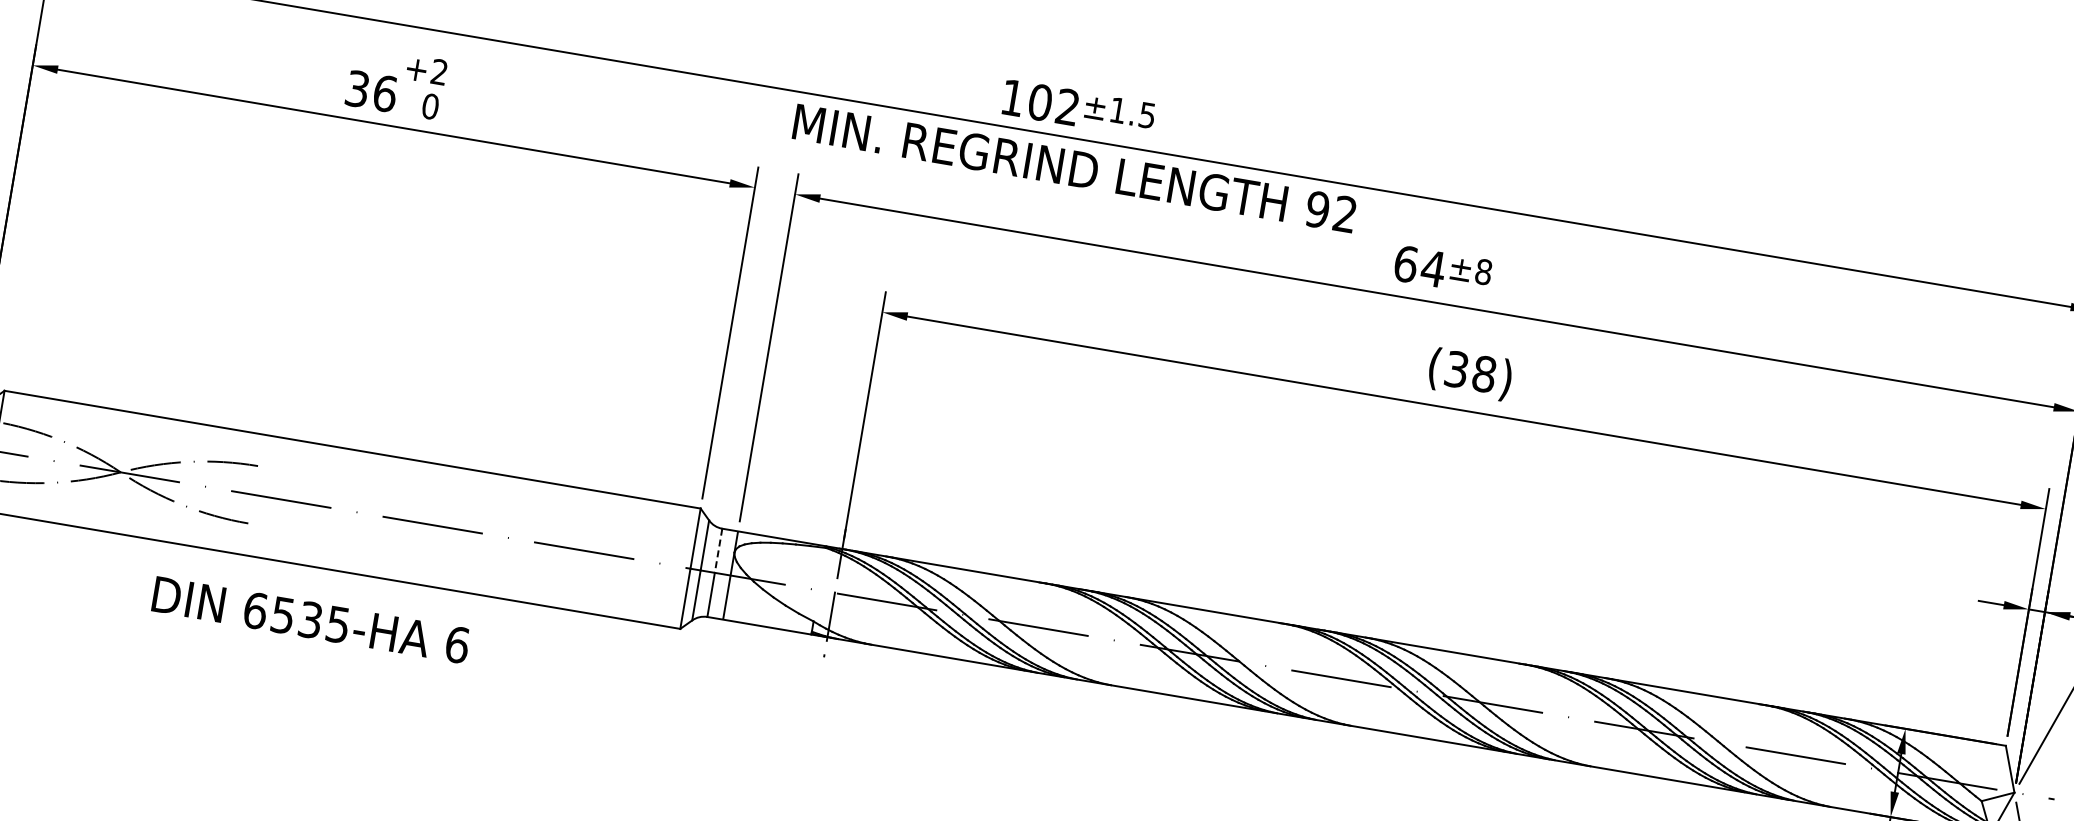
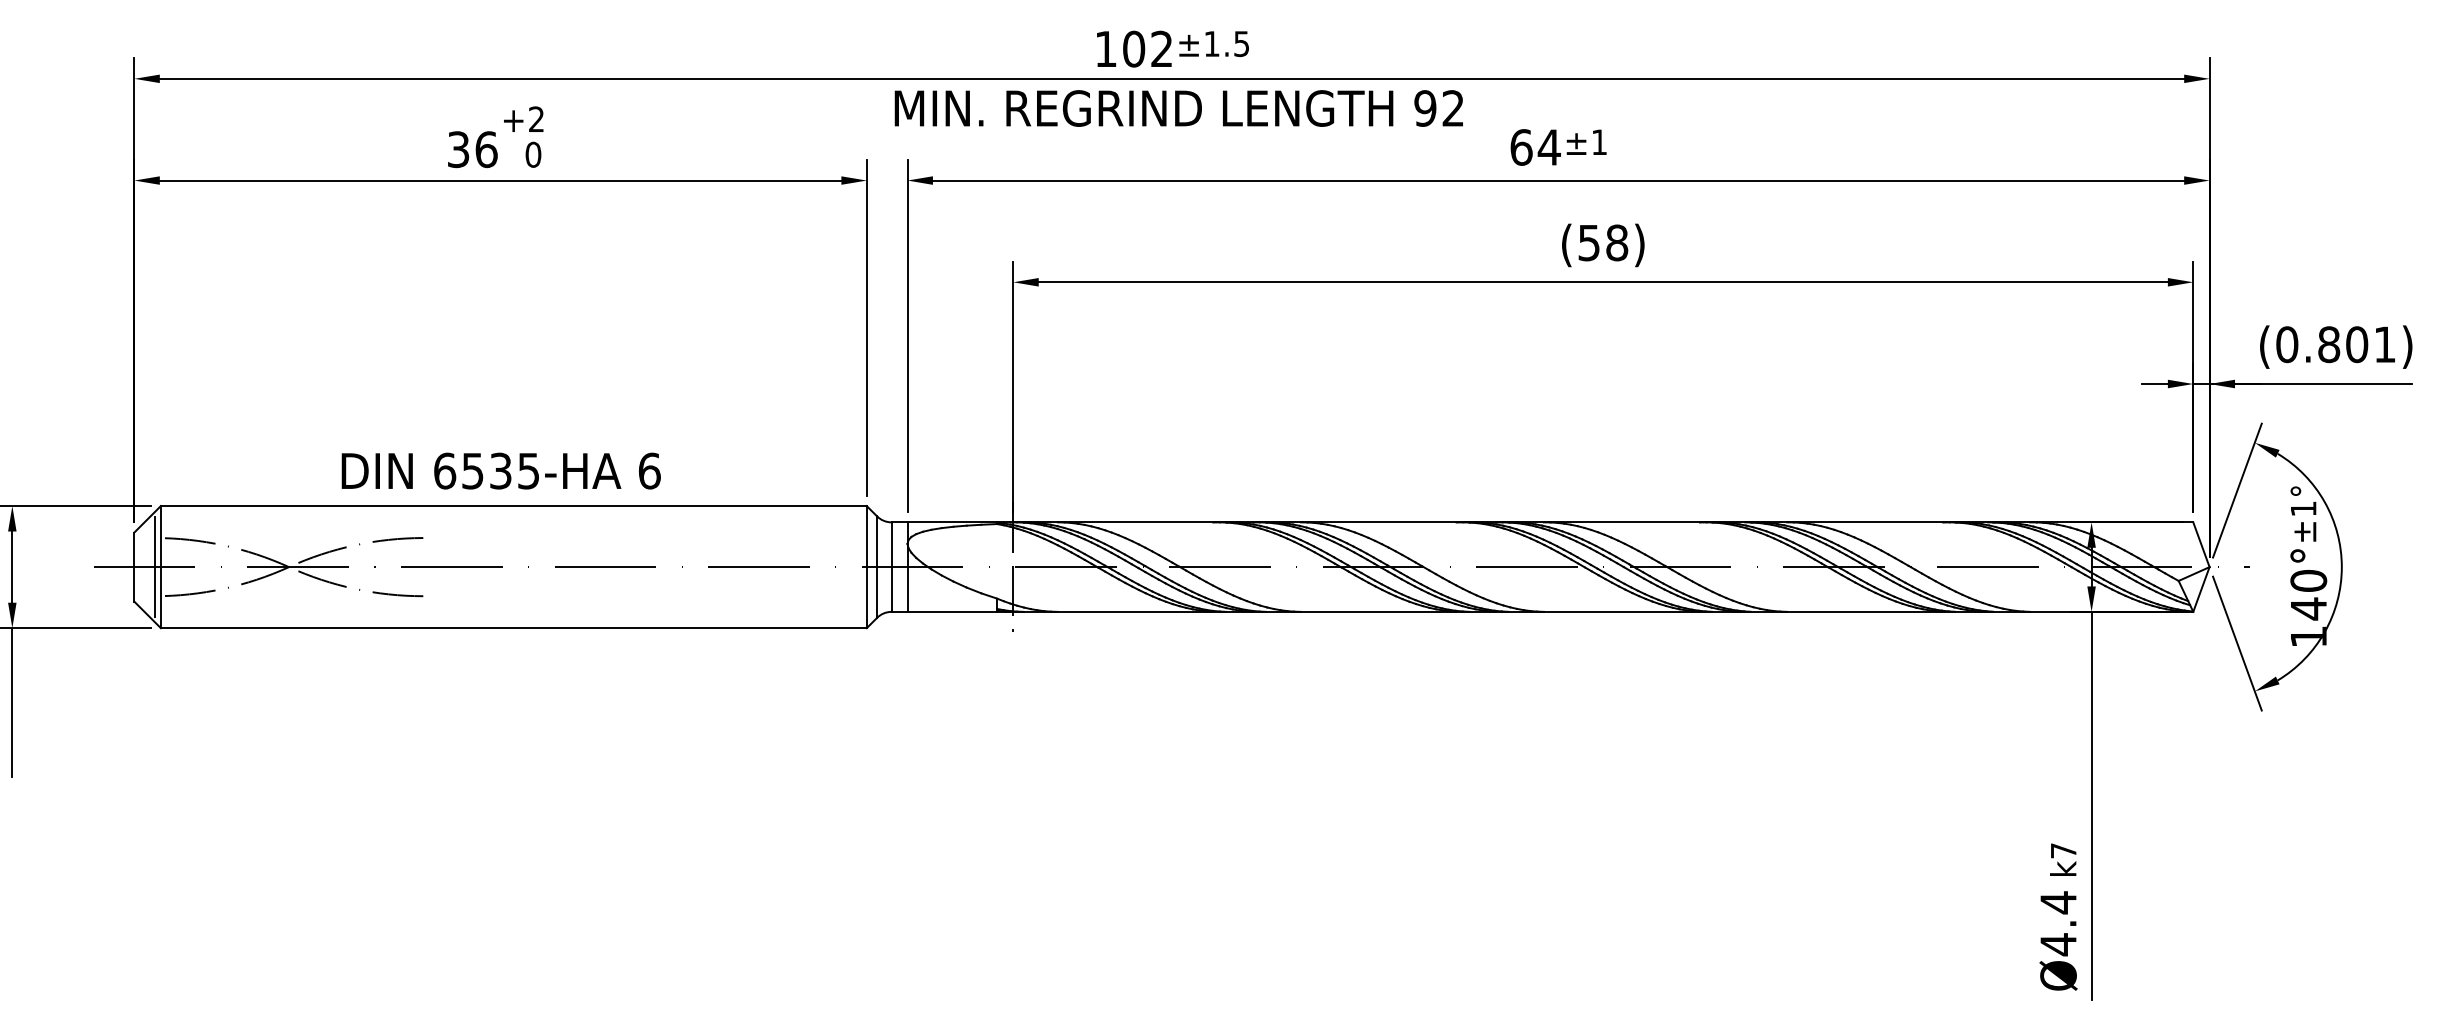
text: (1483, 272) -> (1599, 142), ±8 -> ±1
text: (1457, 369) -> (1589, 242), (38) -> (58)
line: (718, 551) -> (891, 545), dashed -> solid
text: (310, 619) -> (500, 470), moved

